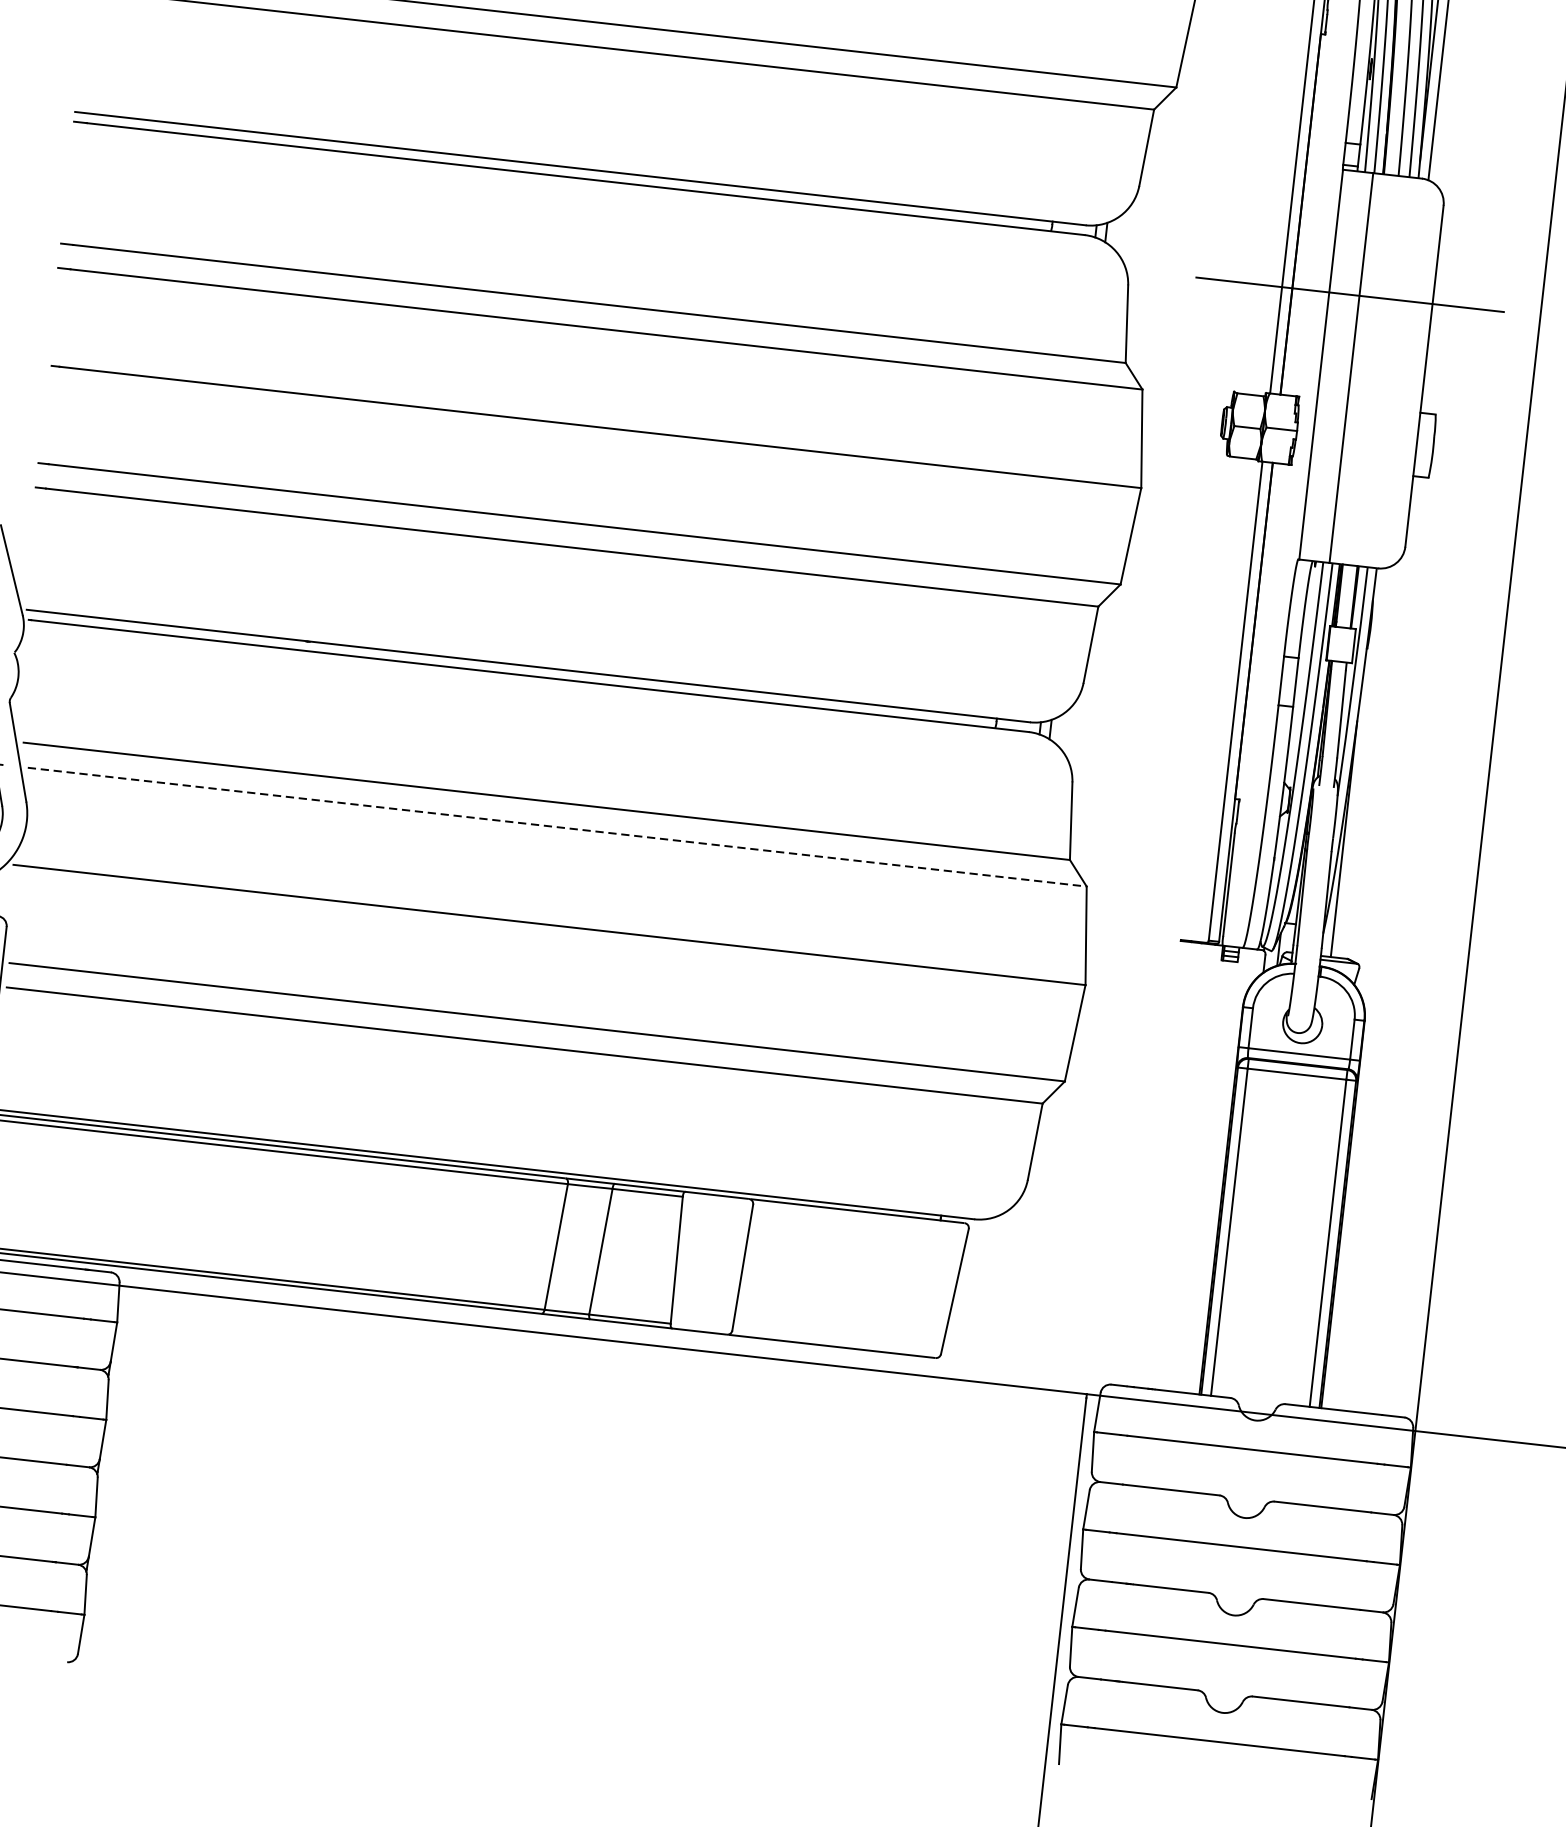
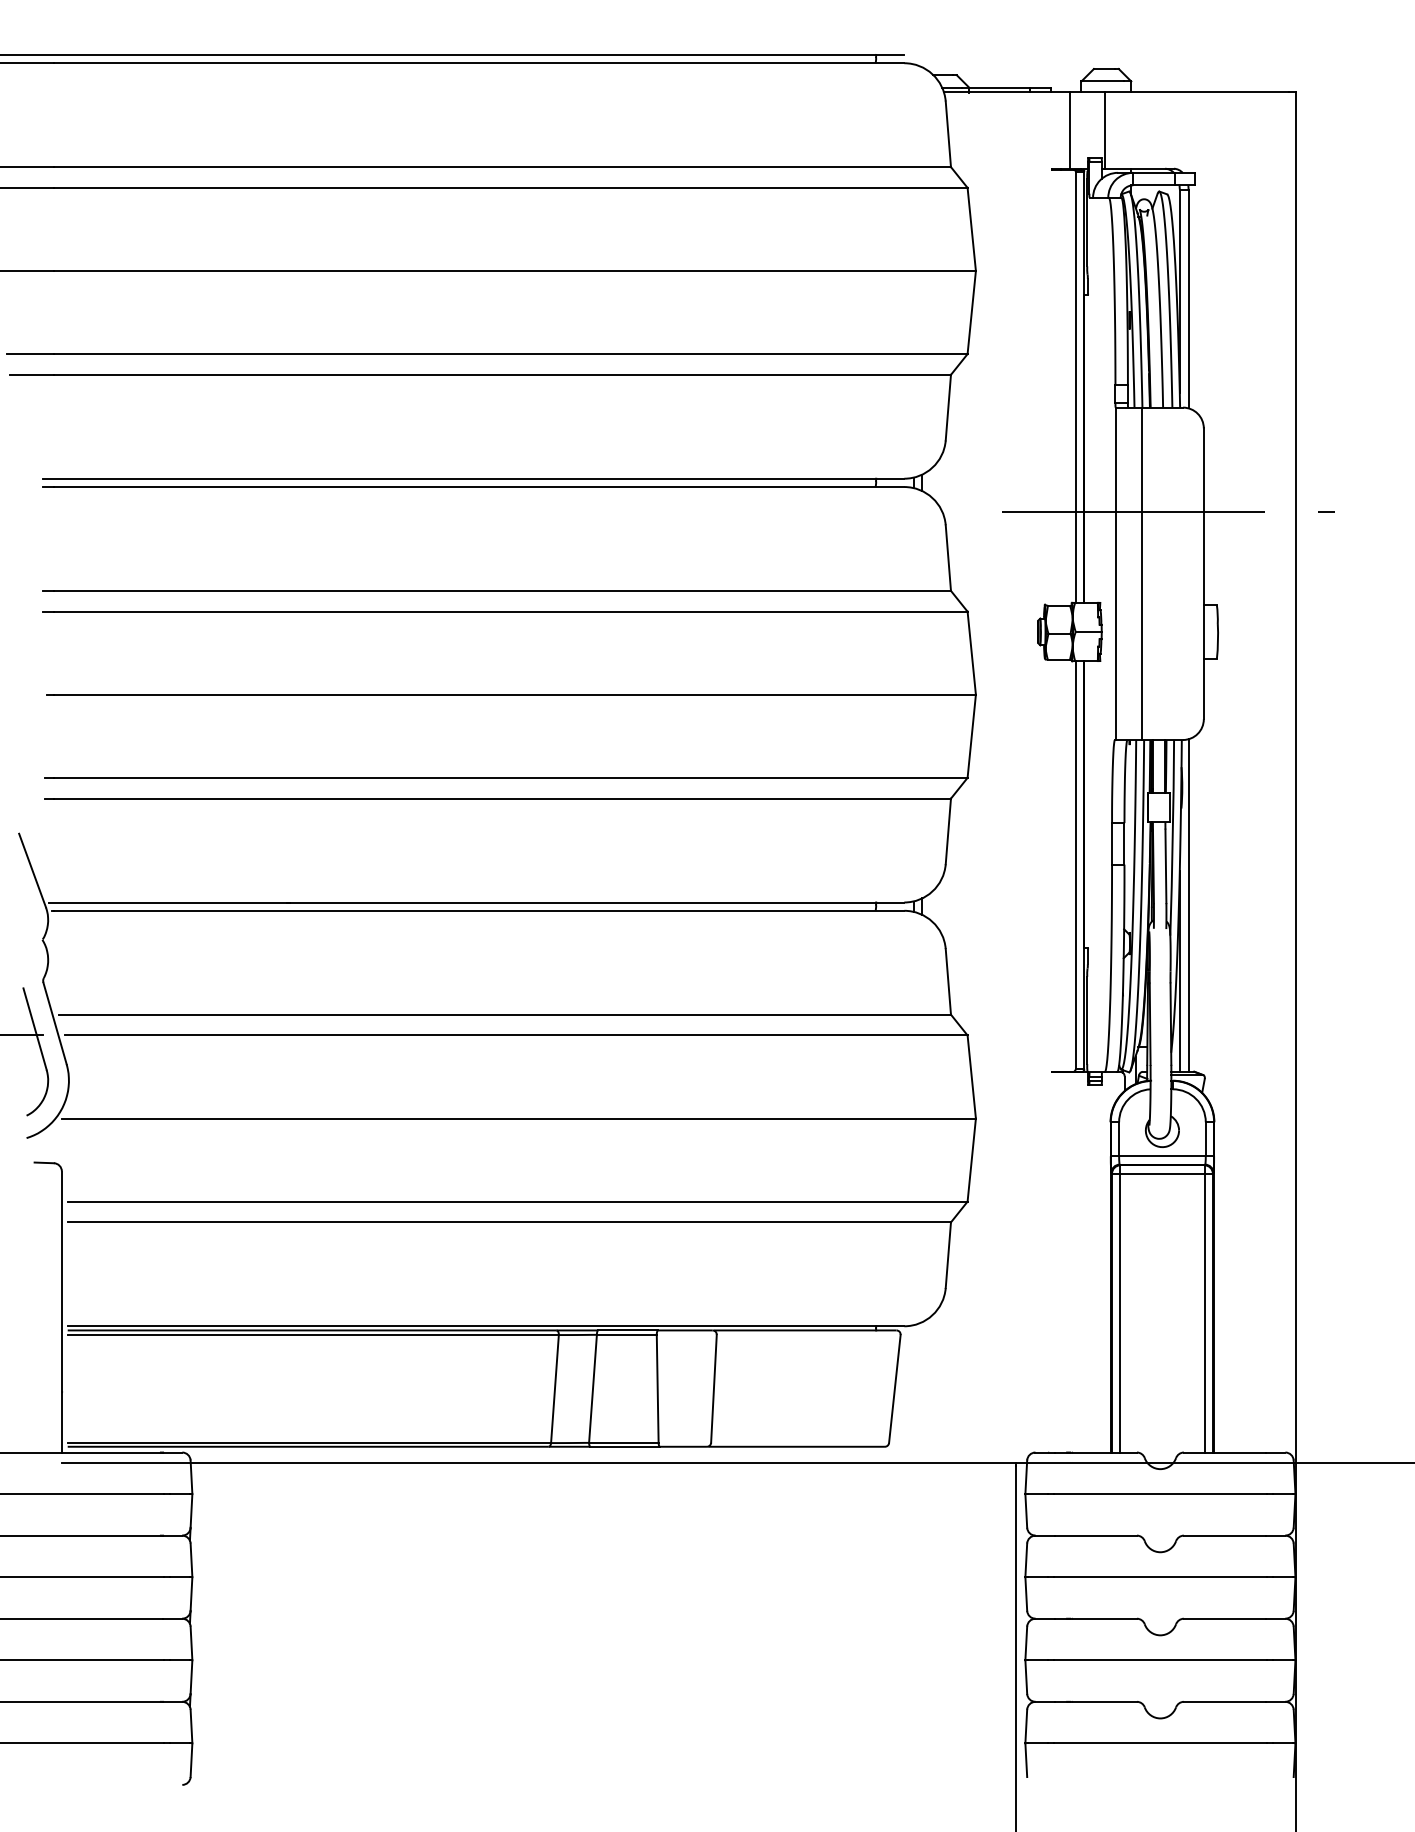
line: (1362, 763) -> (1188, 905), added
line: (557, 827) -> (516, 1035), dashed -> solid

